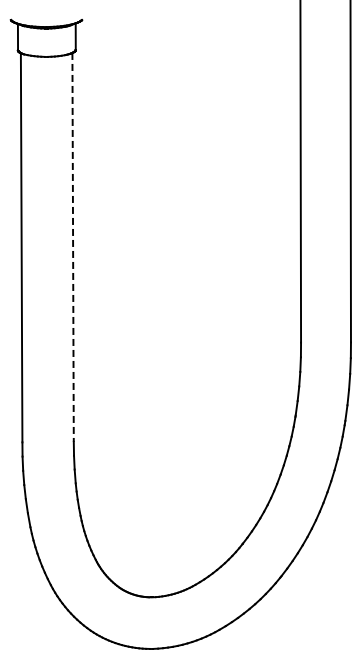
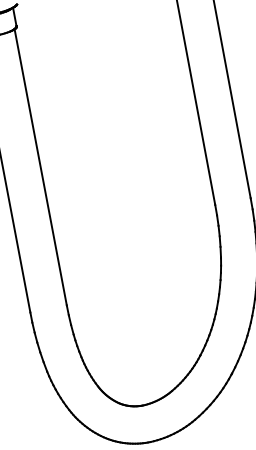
line: (73, 247) -> (41, 167), dashed -> solid

